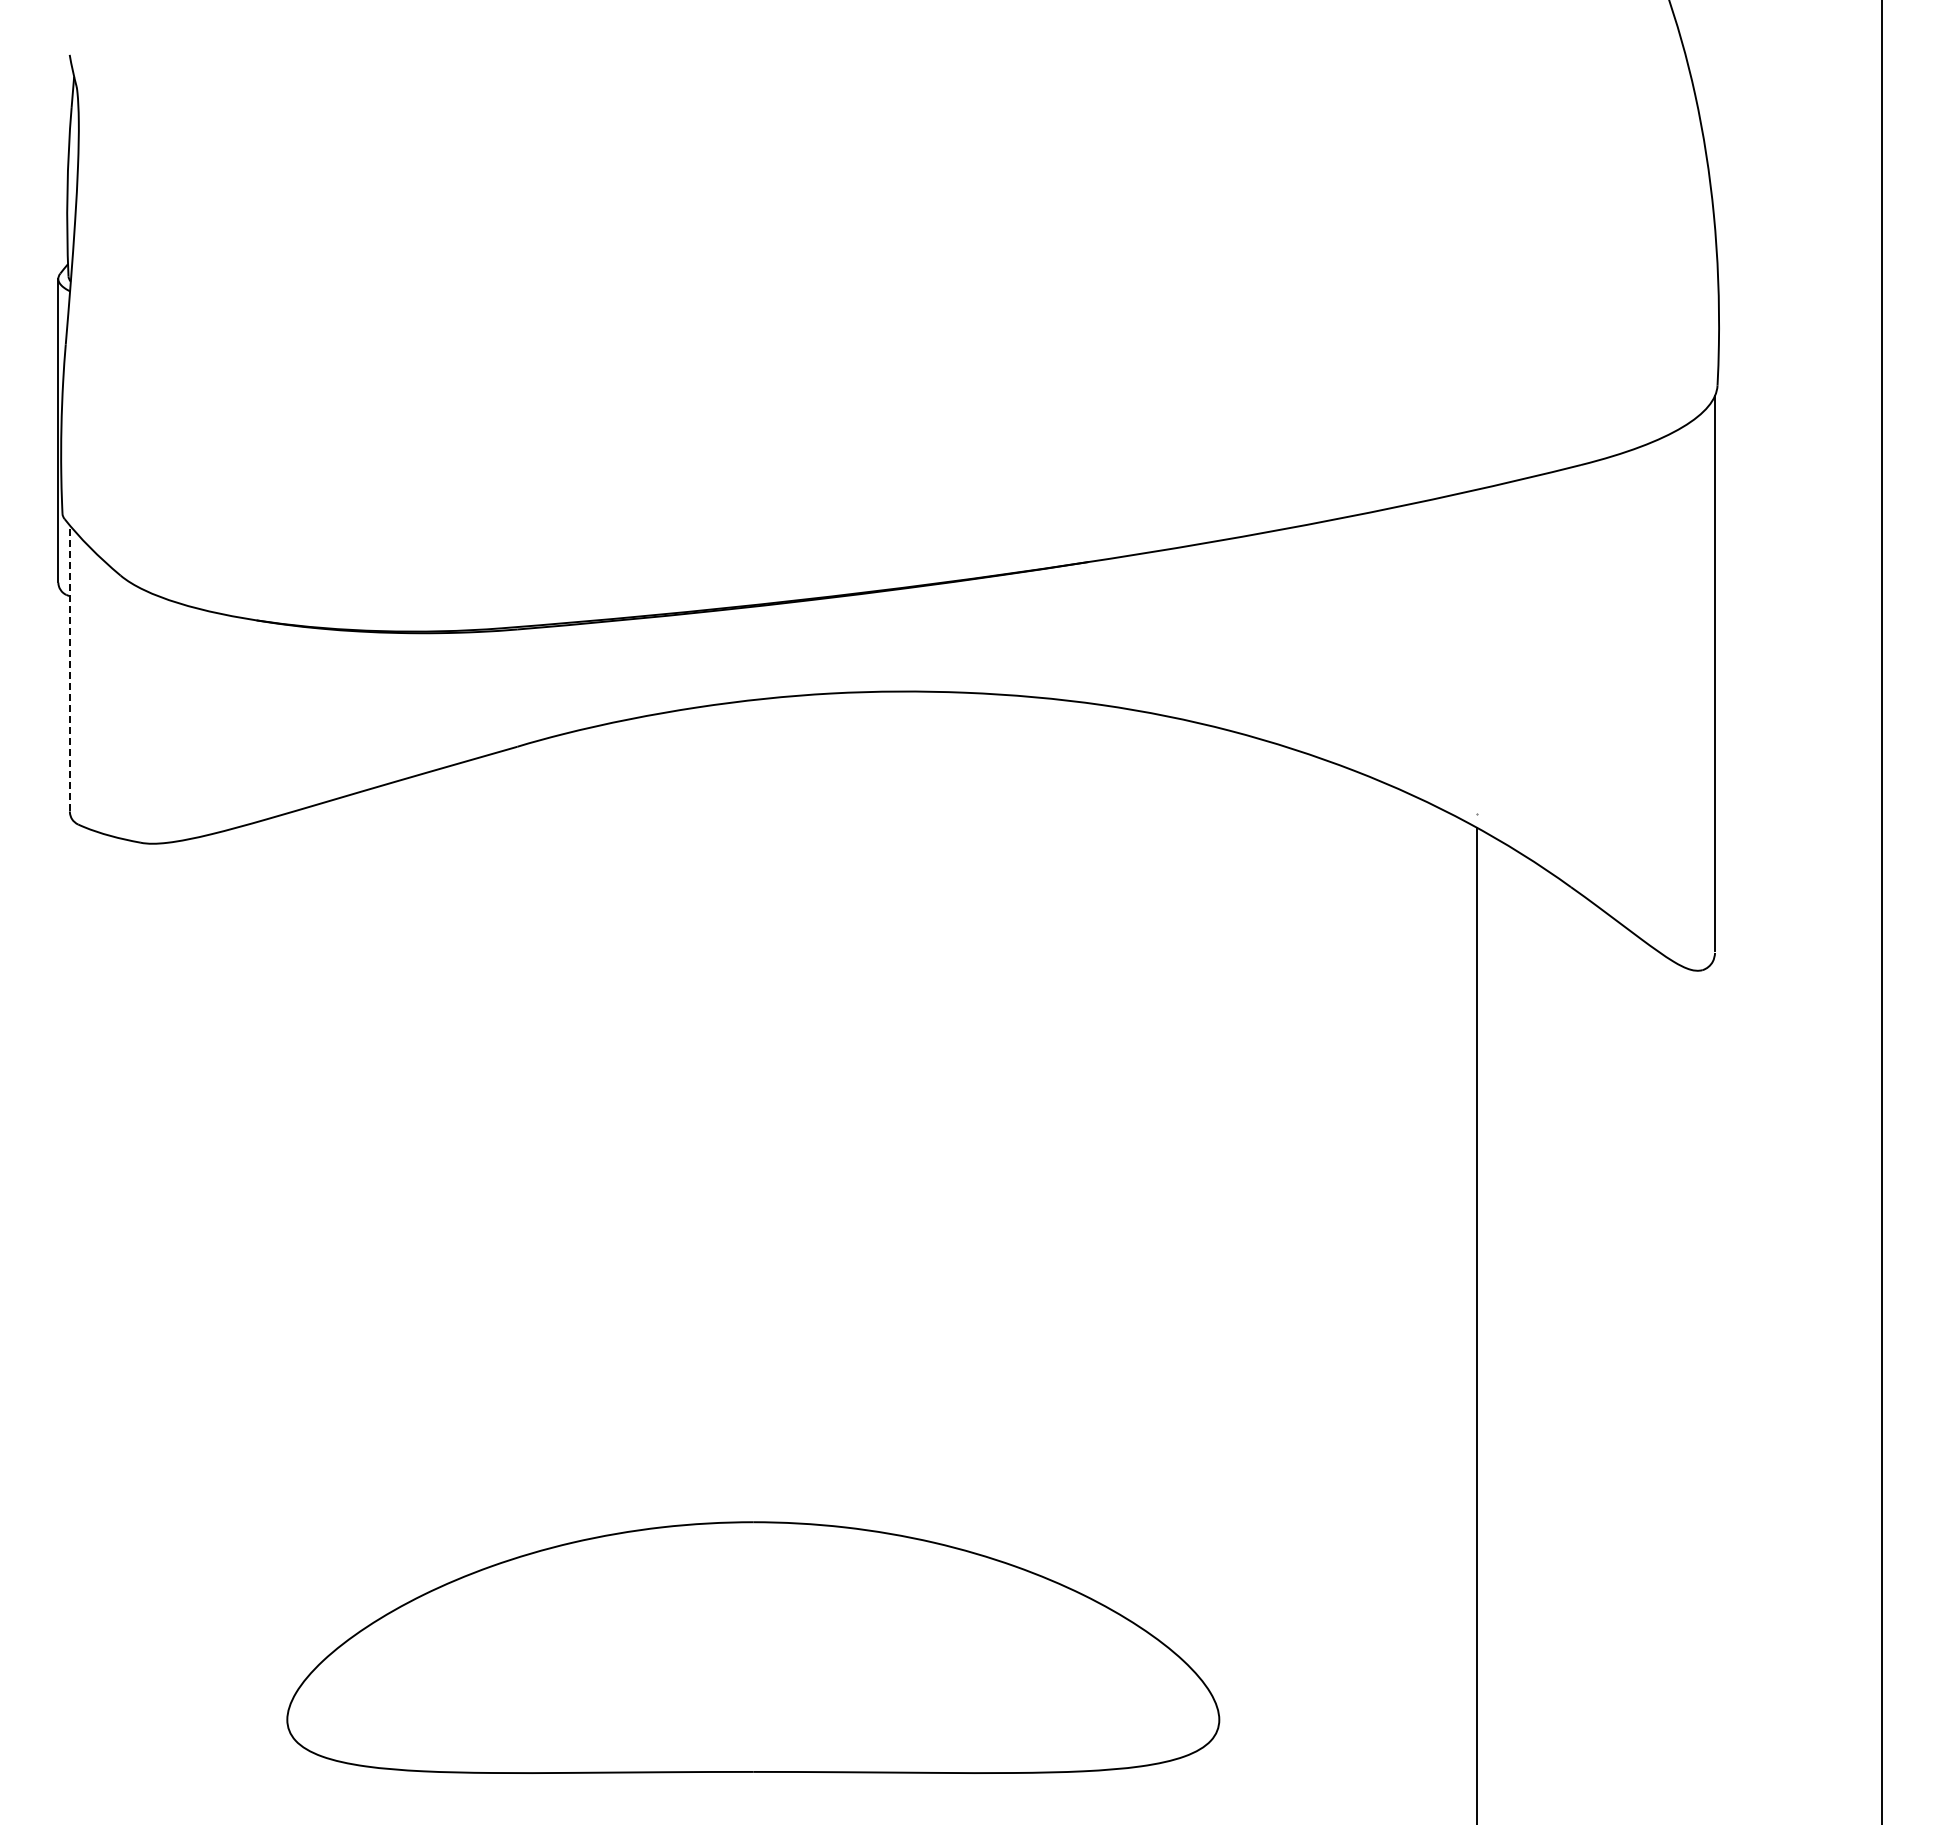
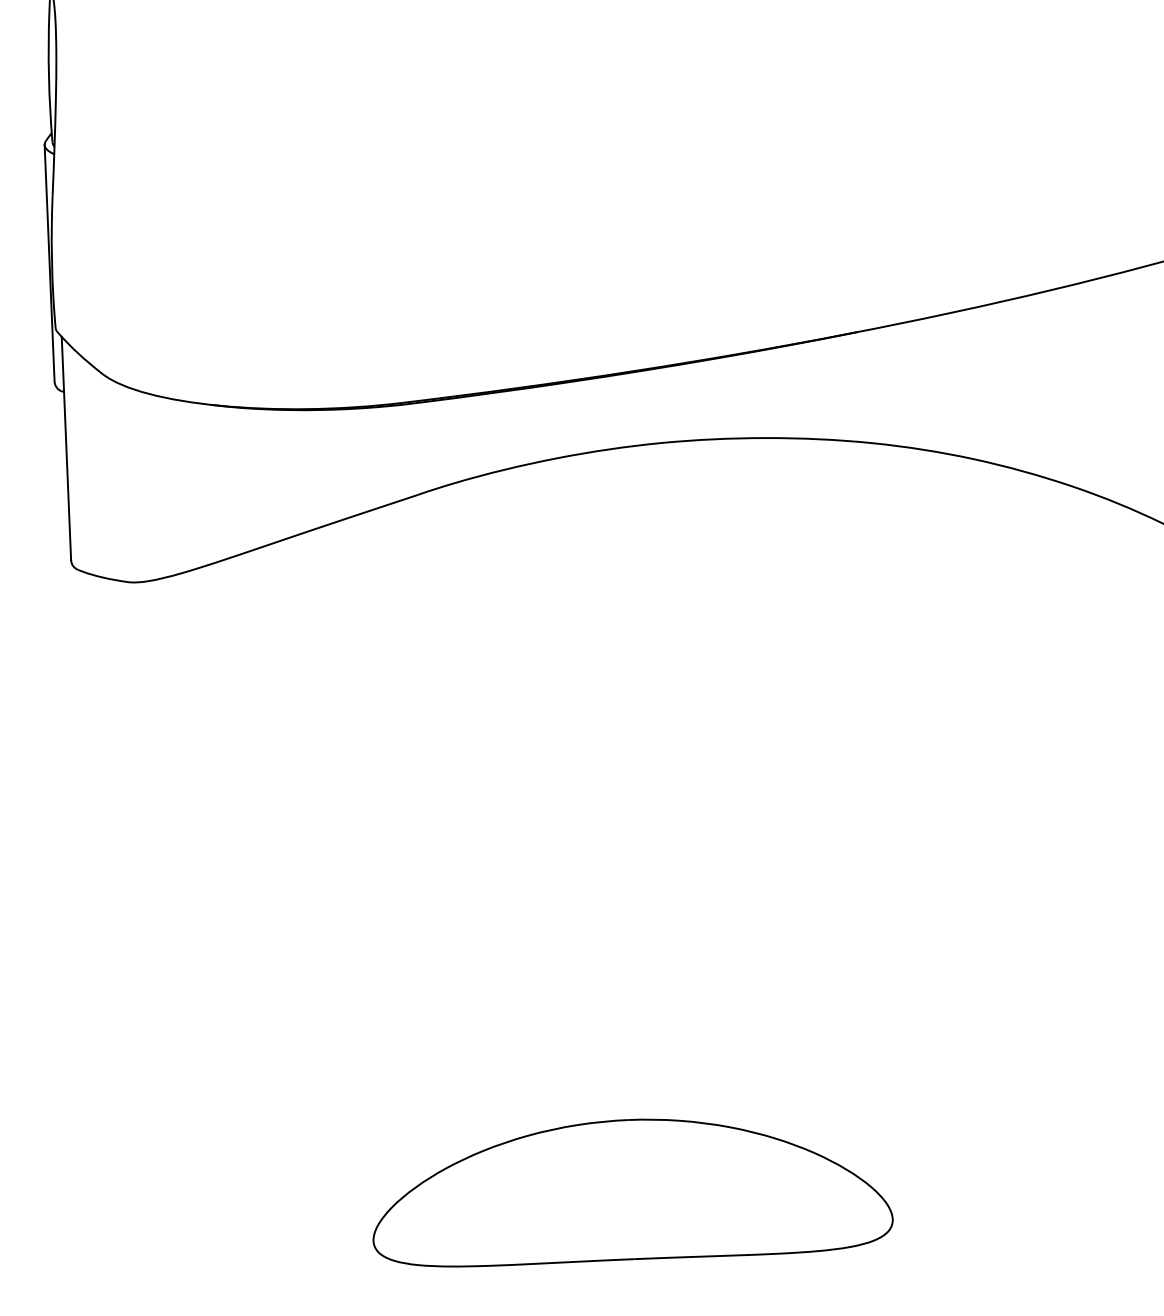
line: (69, 668) -> (66, 448), dashed -> solid
part: (752, 1647) -> (630, 1189), size x0.71

